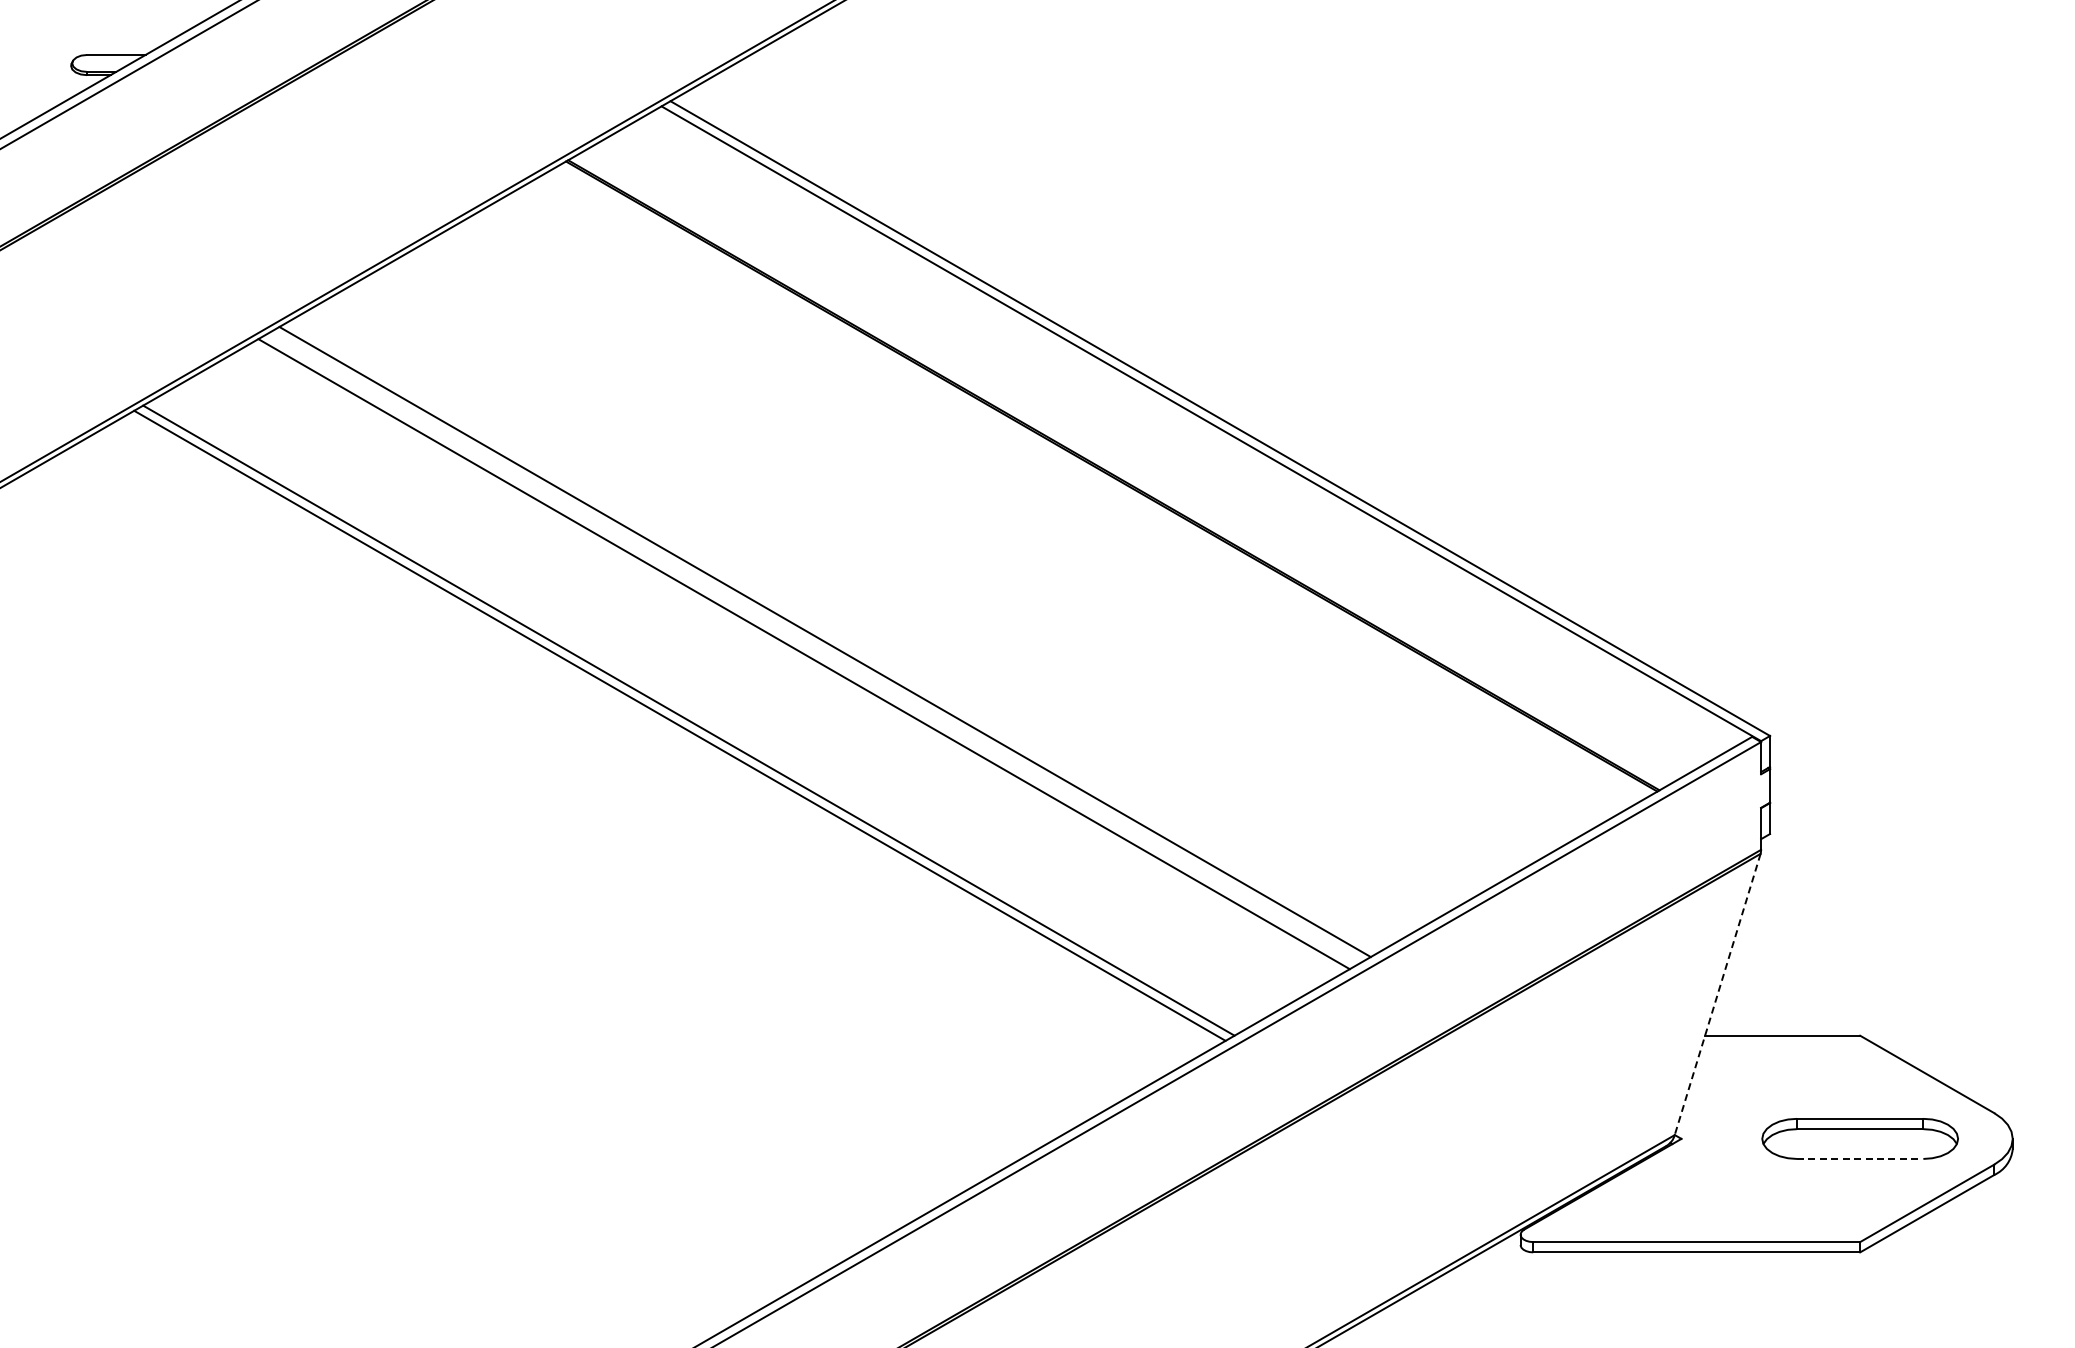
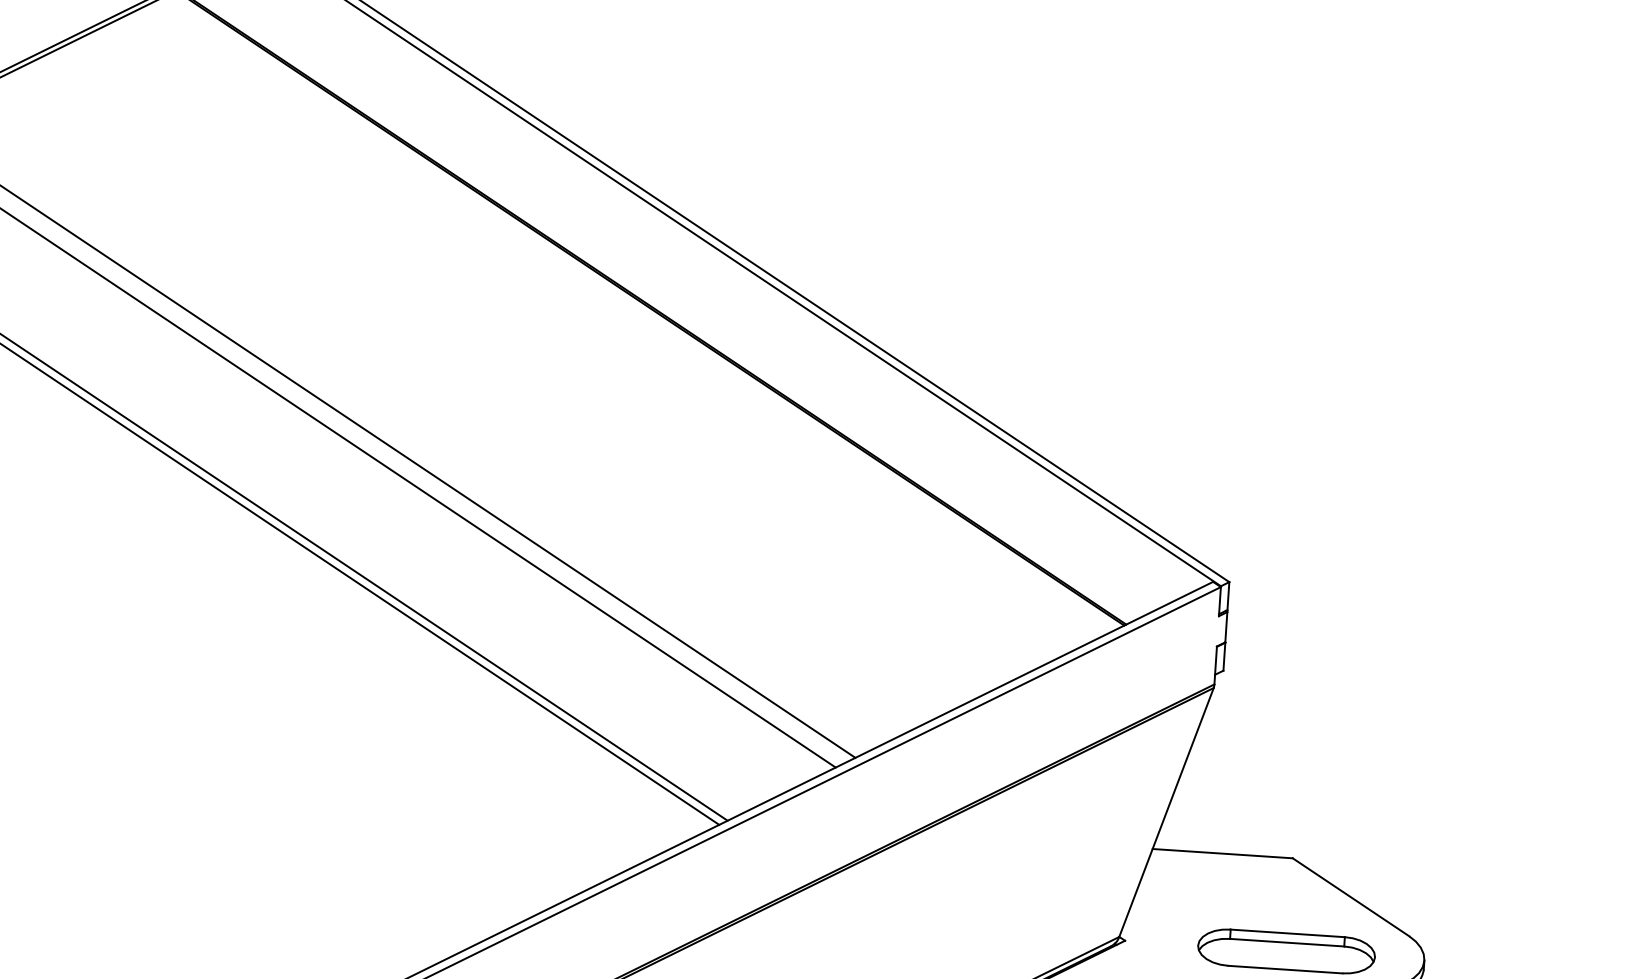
line: (1717, 994) -> (1166, 812), dashed -> solid
line: (1860, 1158) -> (1285, 969), dashed -> solid

